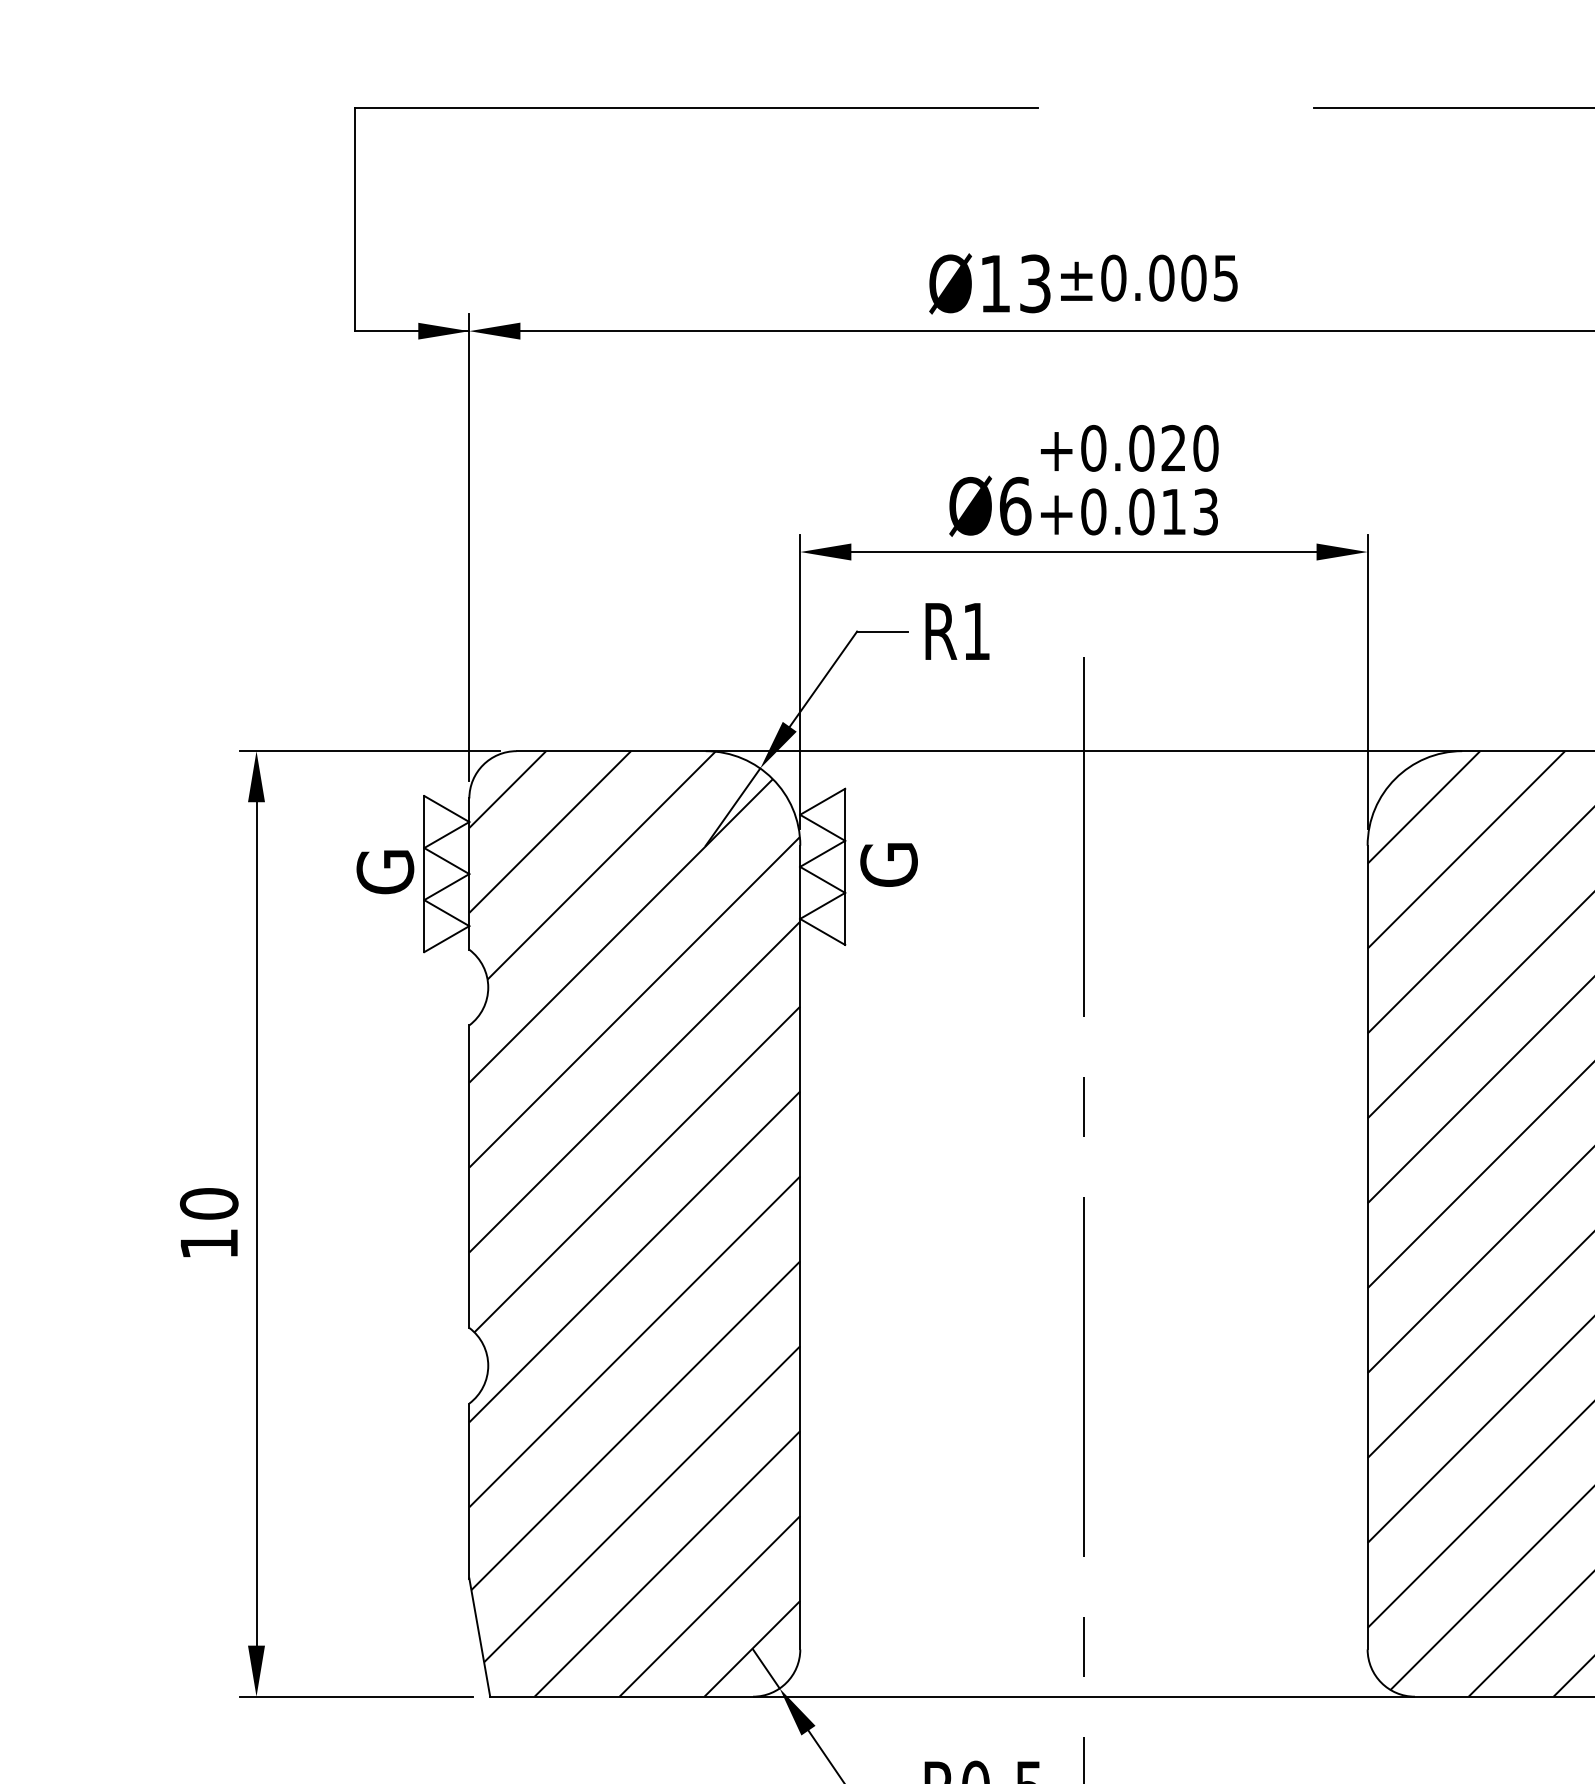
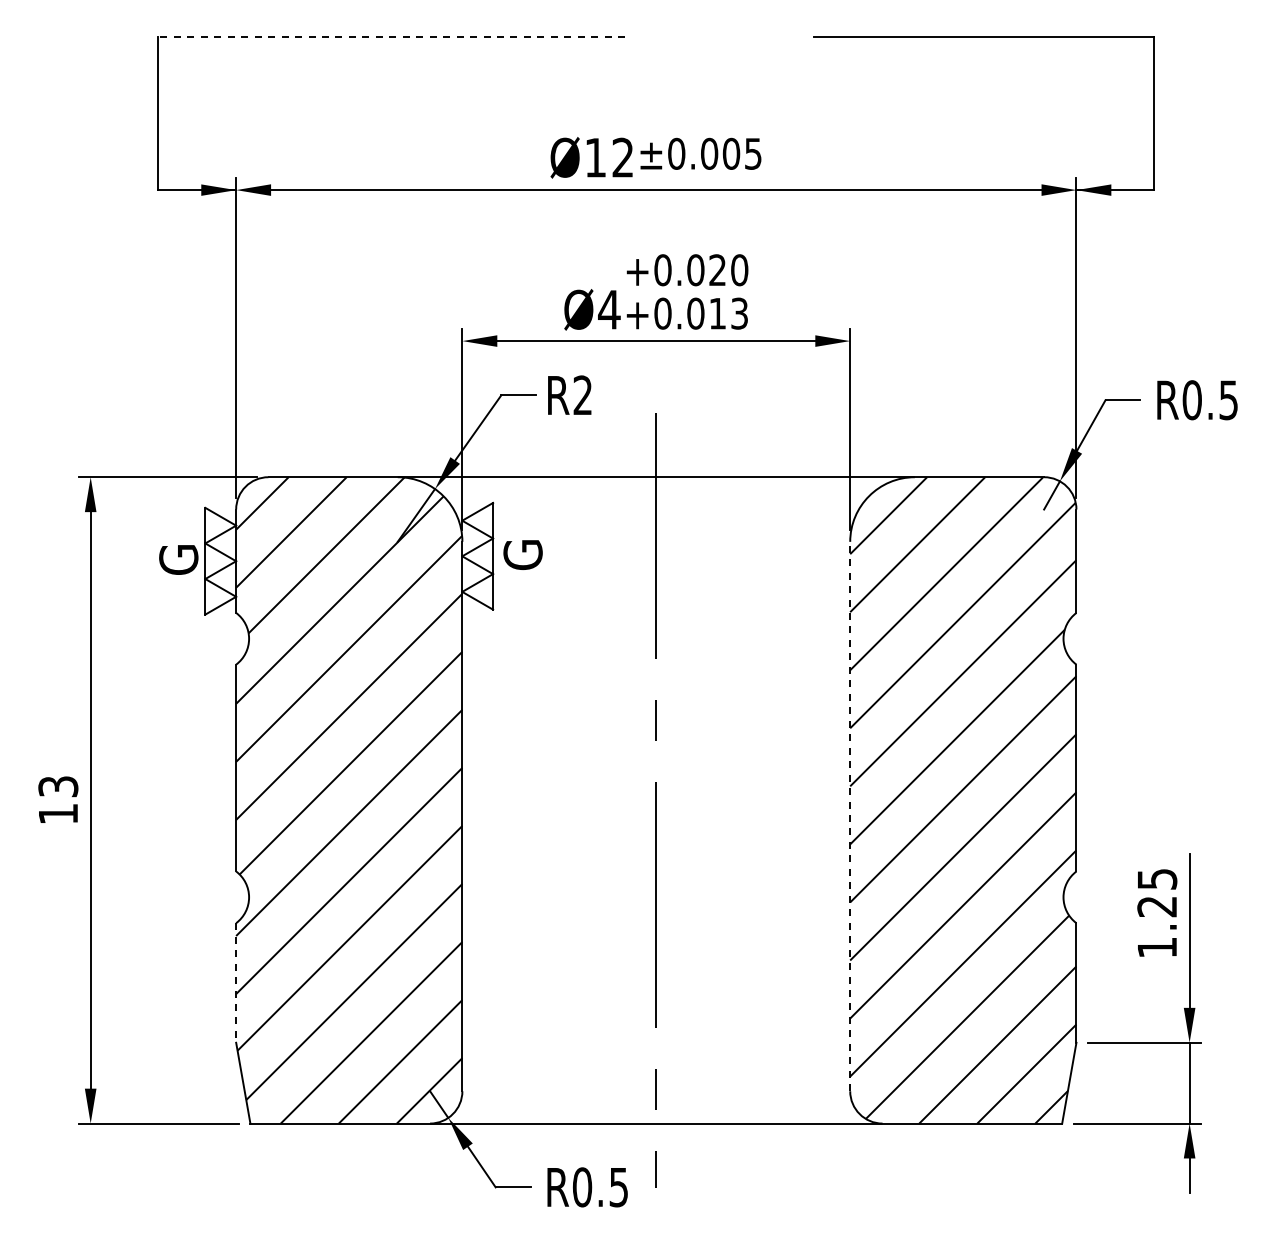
line: (696, 107) -> (391, 37), solid -> dashed
text: (1034, 283) -> (622, 157), Ø13 -> Ø12
text: (1015, 505) -> (609, 309), Ø6 -> Ø4
text: (975, 630) -> (582, 394), R1 -> R2
text: (209, 1203) -> (58, 786), 10 -> 13
line: (1368, 1247) -> (850, 816), solid -> dashed
line: (469, 1490) -> (236, 982), solid -> dashed

